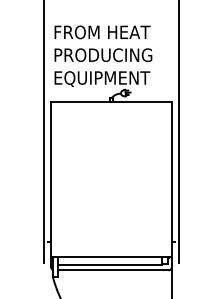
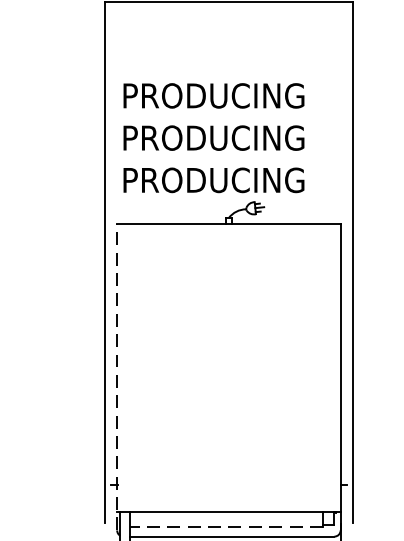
text: (104, 32) -> (215, 96), FROM HEAT -> PRODUCING
text: (104, 78) -> (215, 181), EQUIPMENT -> PRODUCING
line: (51, 184) -> (117, 377), solid -> dashed
line: (110, 264) -> (227, 525), solid -> dashed

